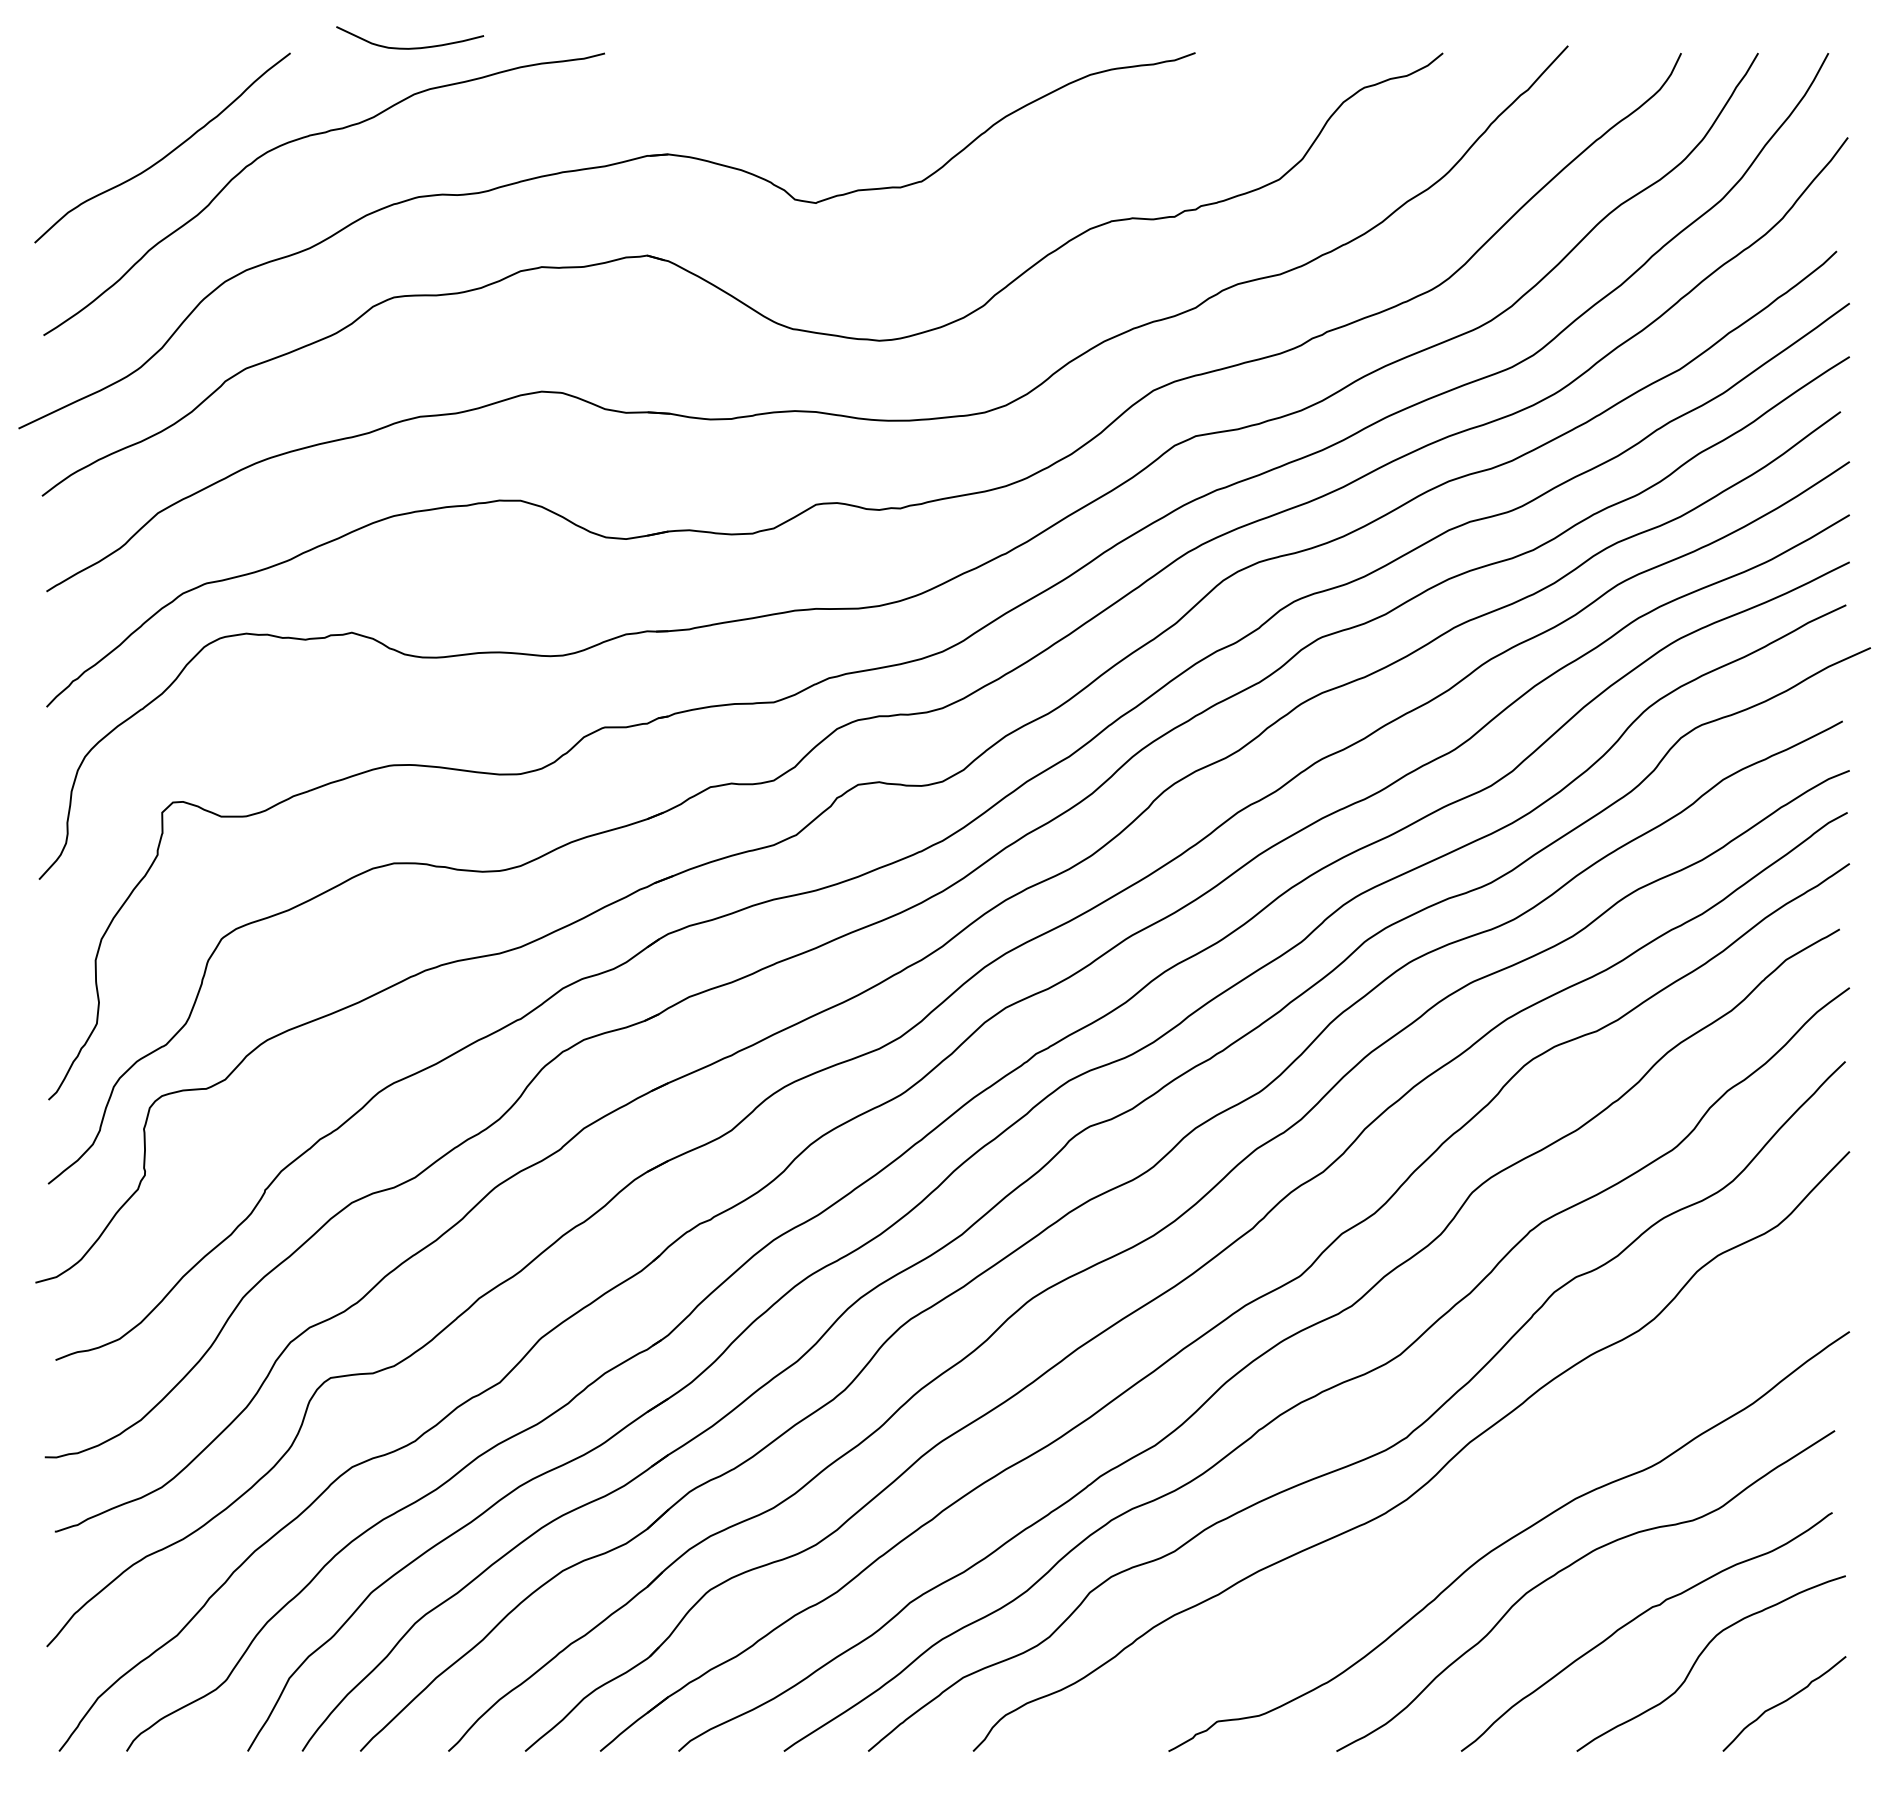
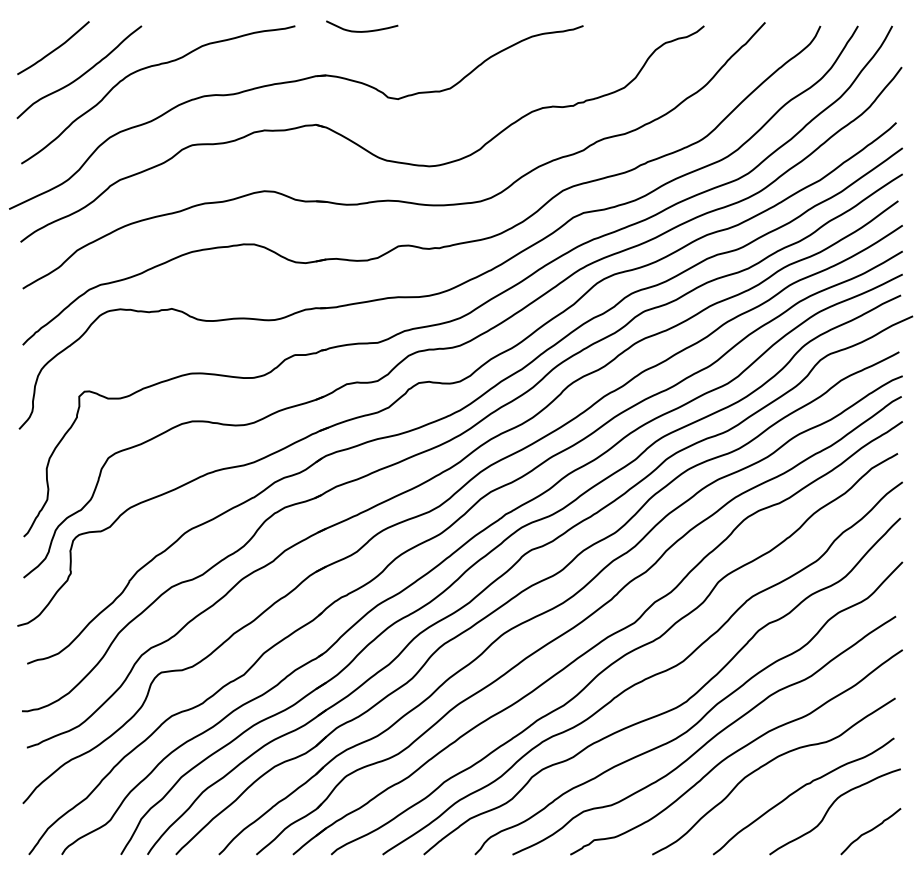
curve: (412, 45) -> (363, 30), moved
curve: (109, 101) -> (53, 49), added
curve: (1453, 1515) -> (709, 739), added

